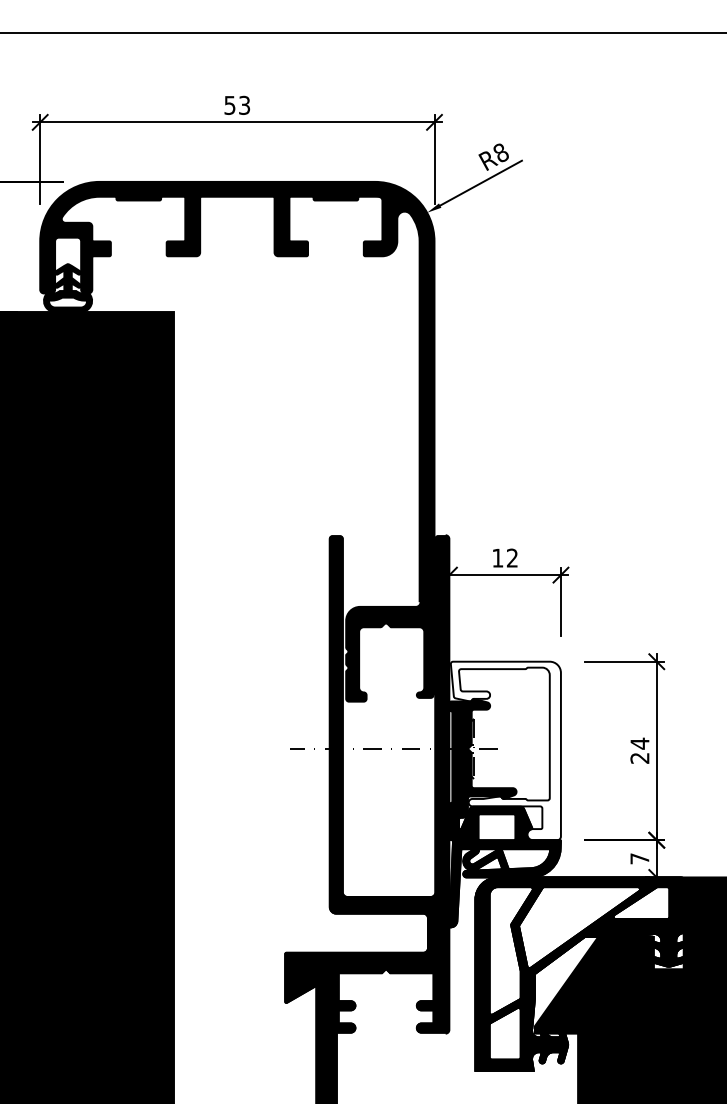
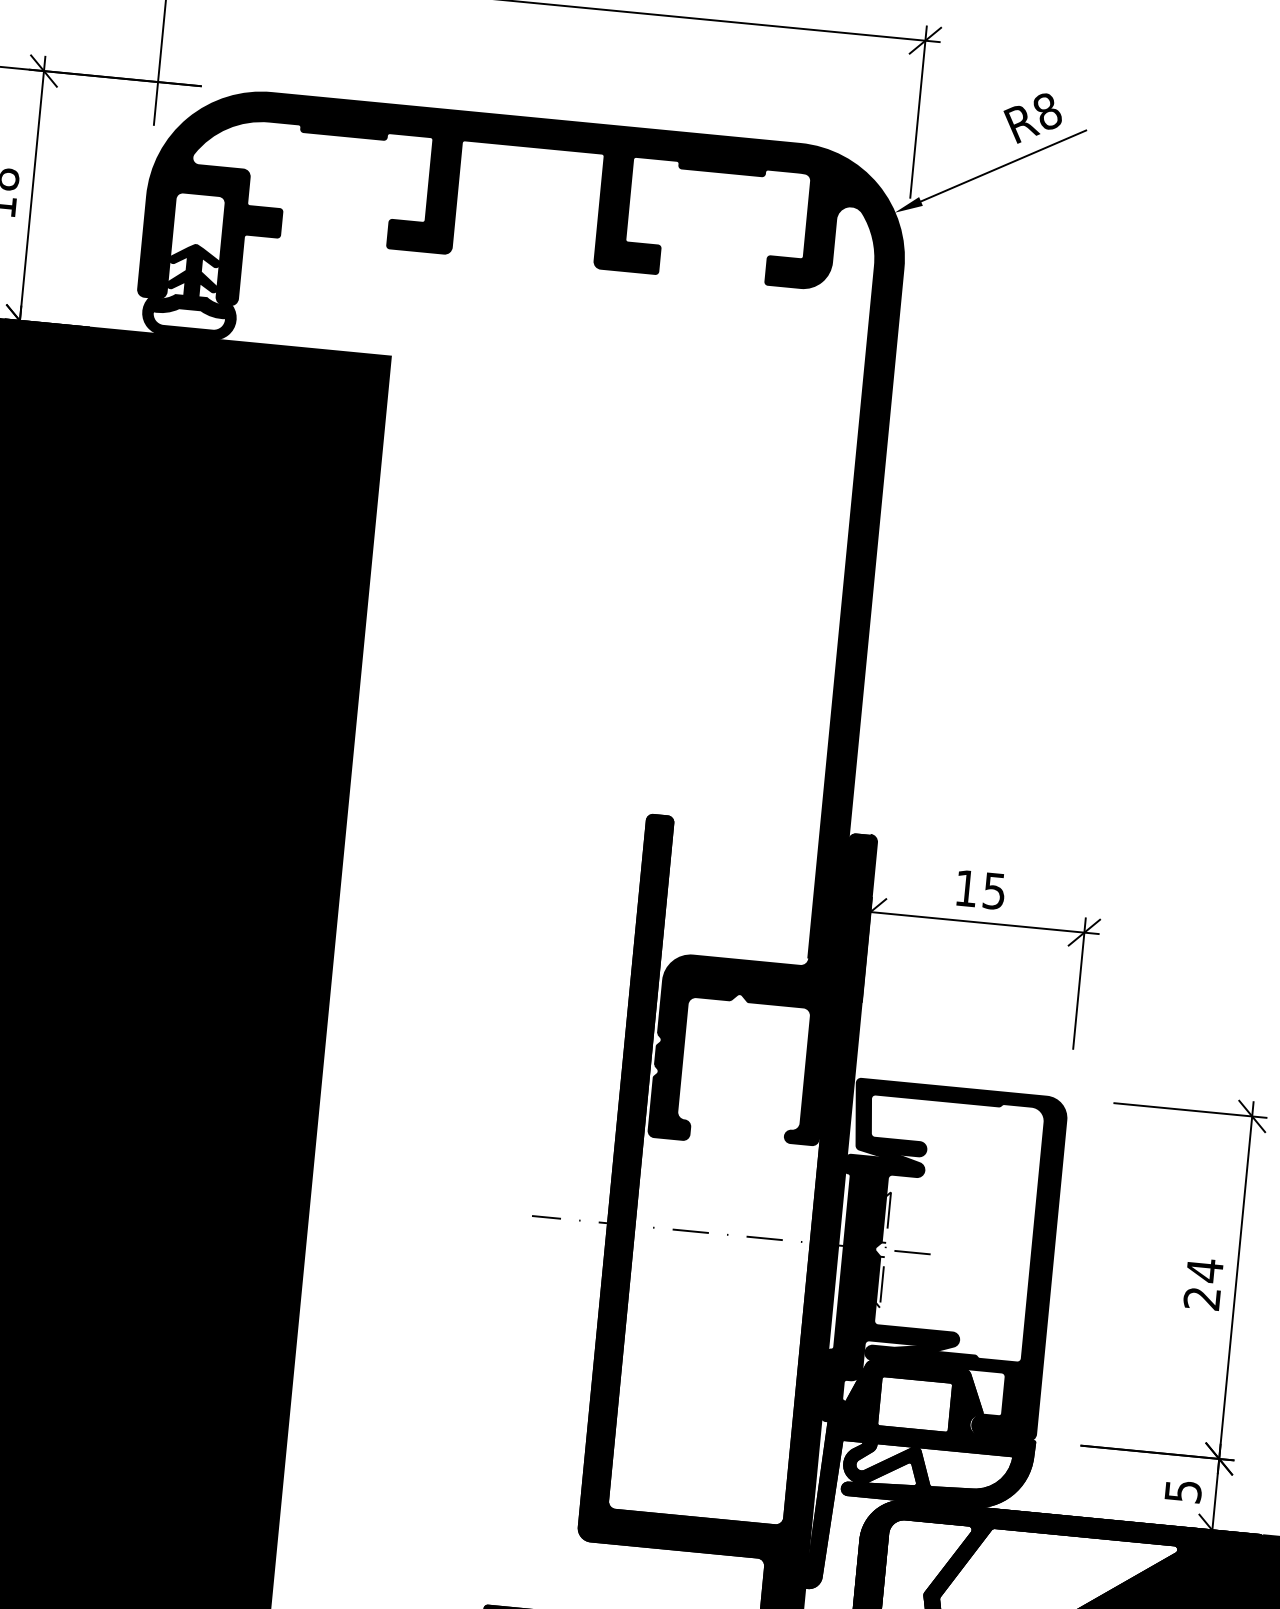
text: (512, 557) -> (994, 889), 12 -> 15
fill: (505, 750) -> (945, 1258), added
text: (639, 858) -> (1182, 1490), 7 -> 5

